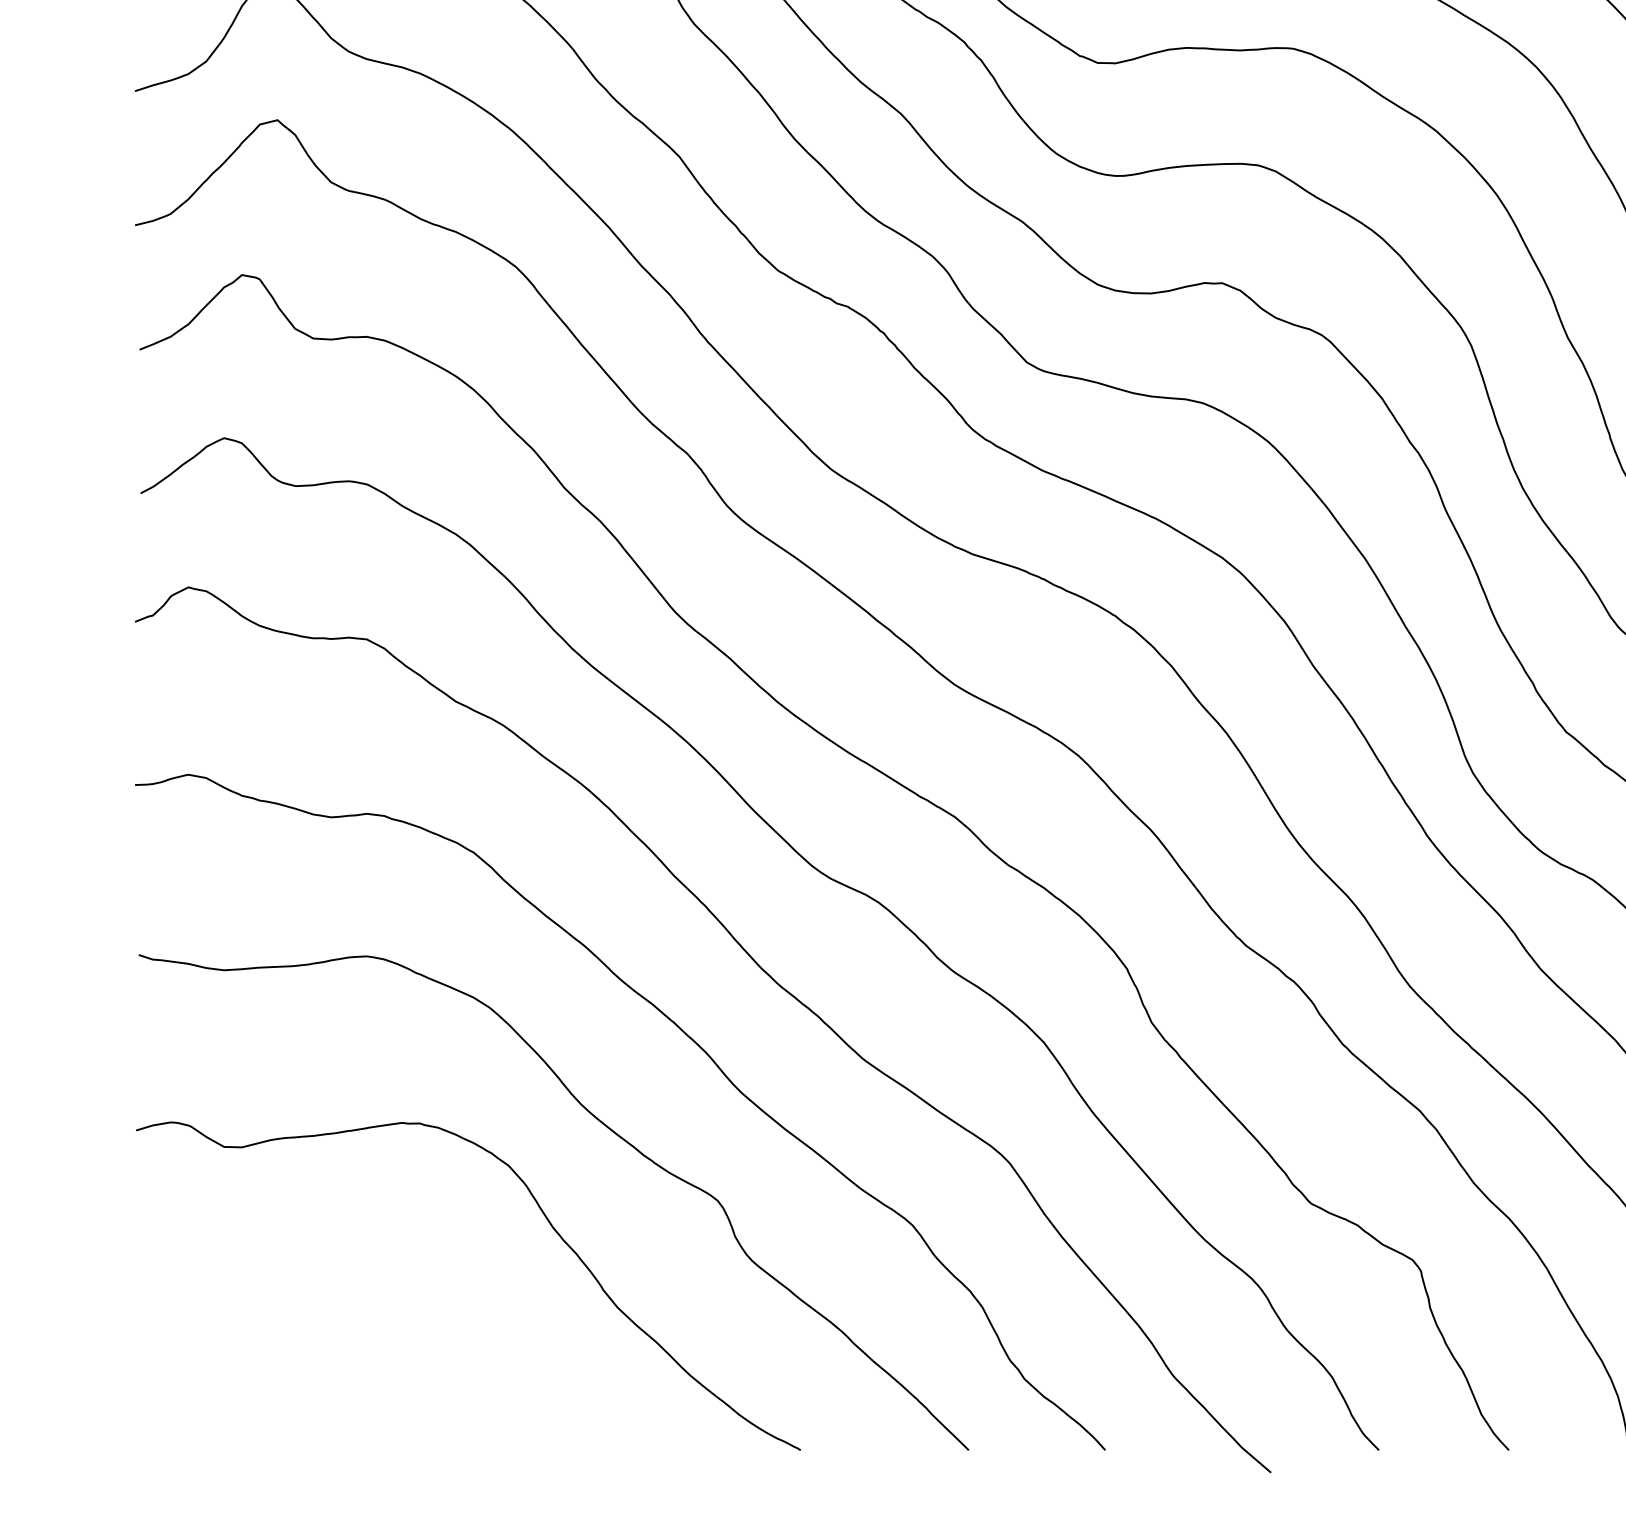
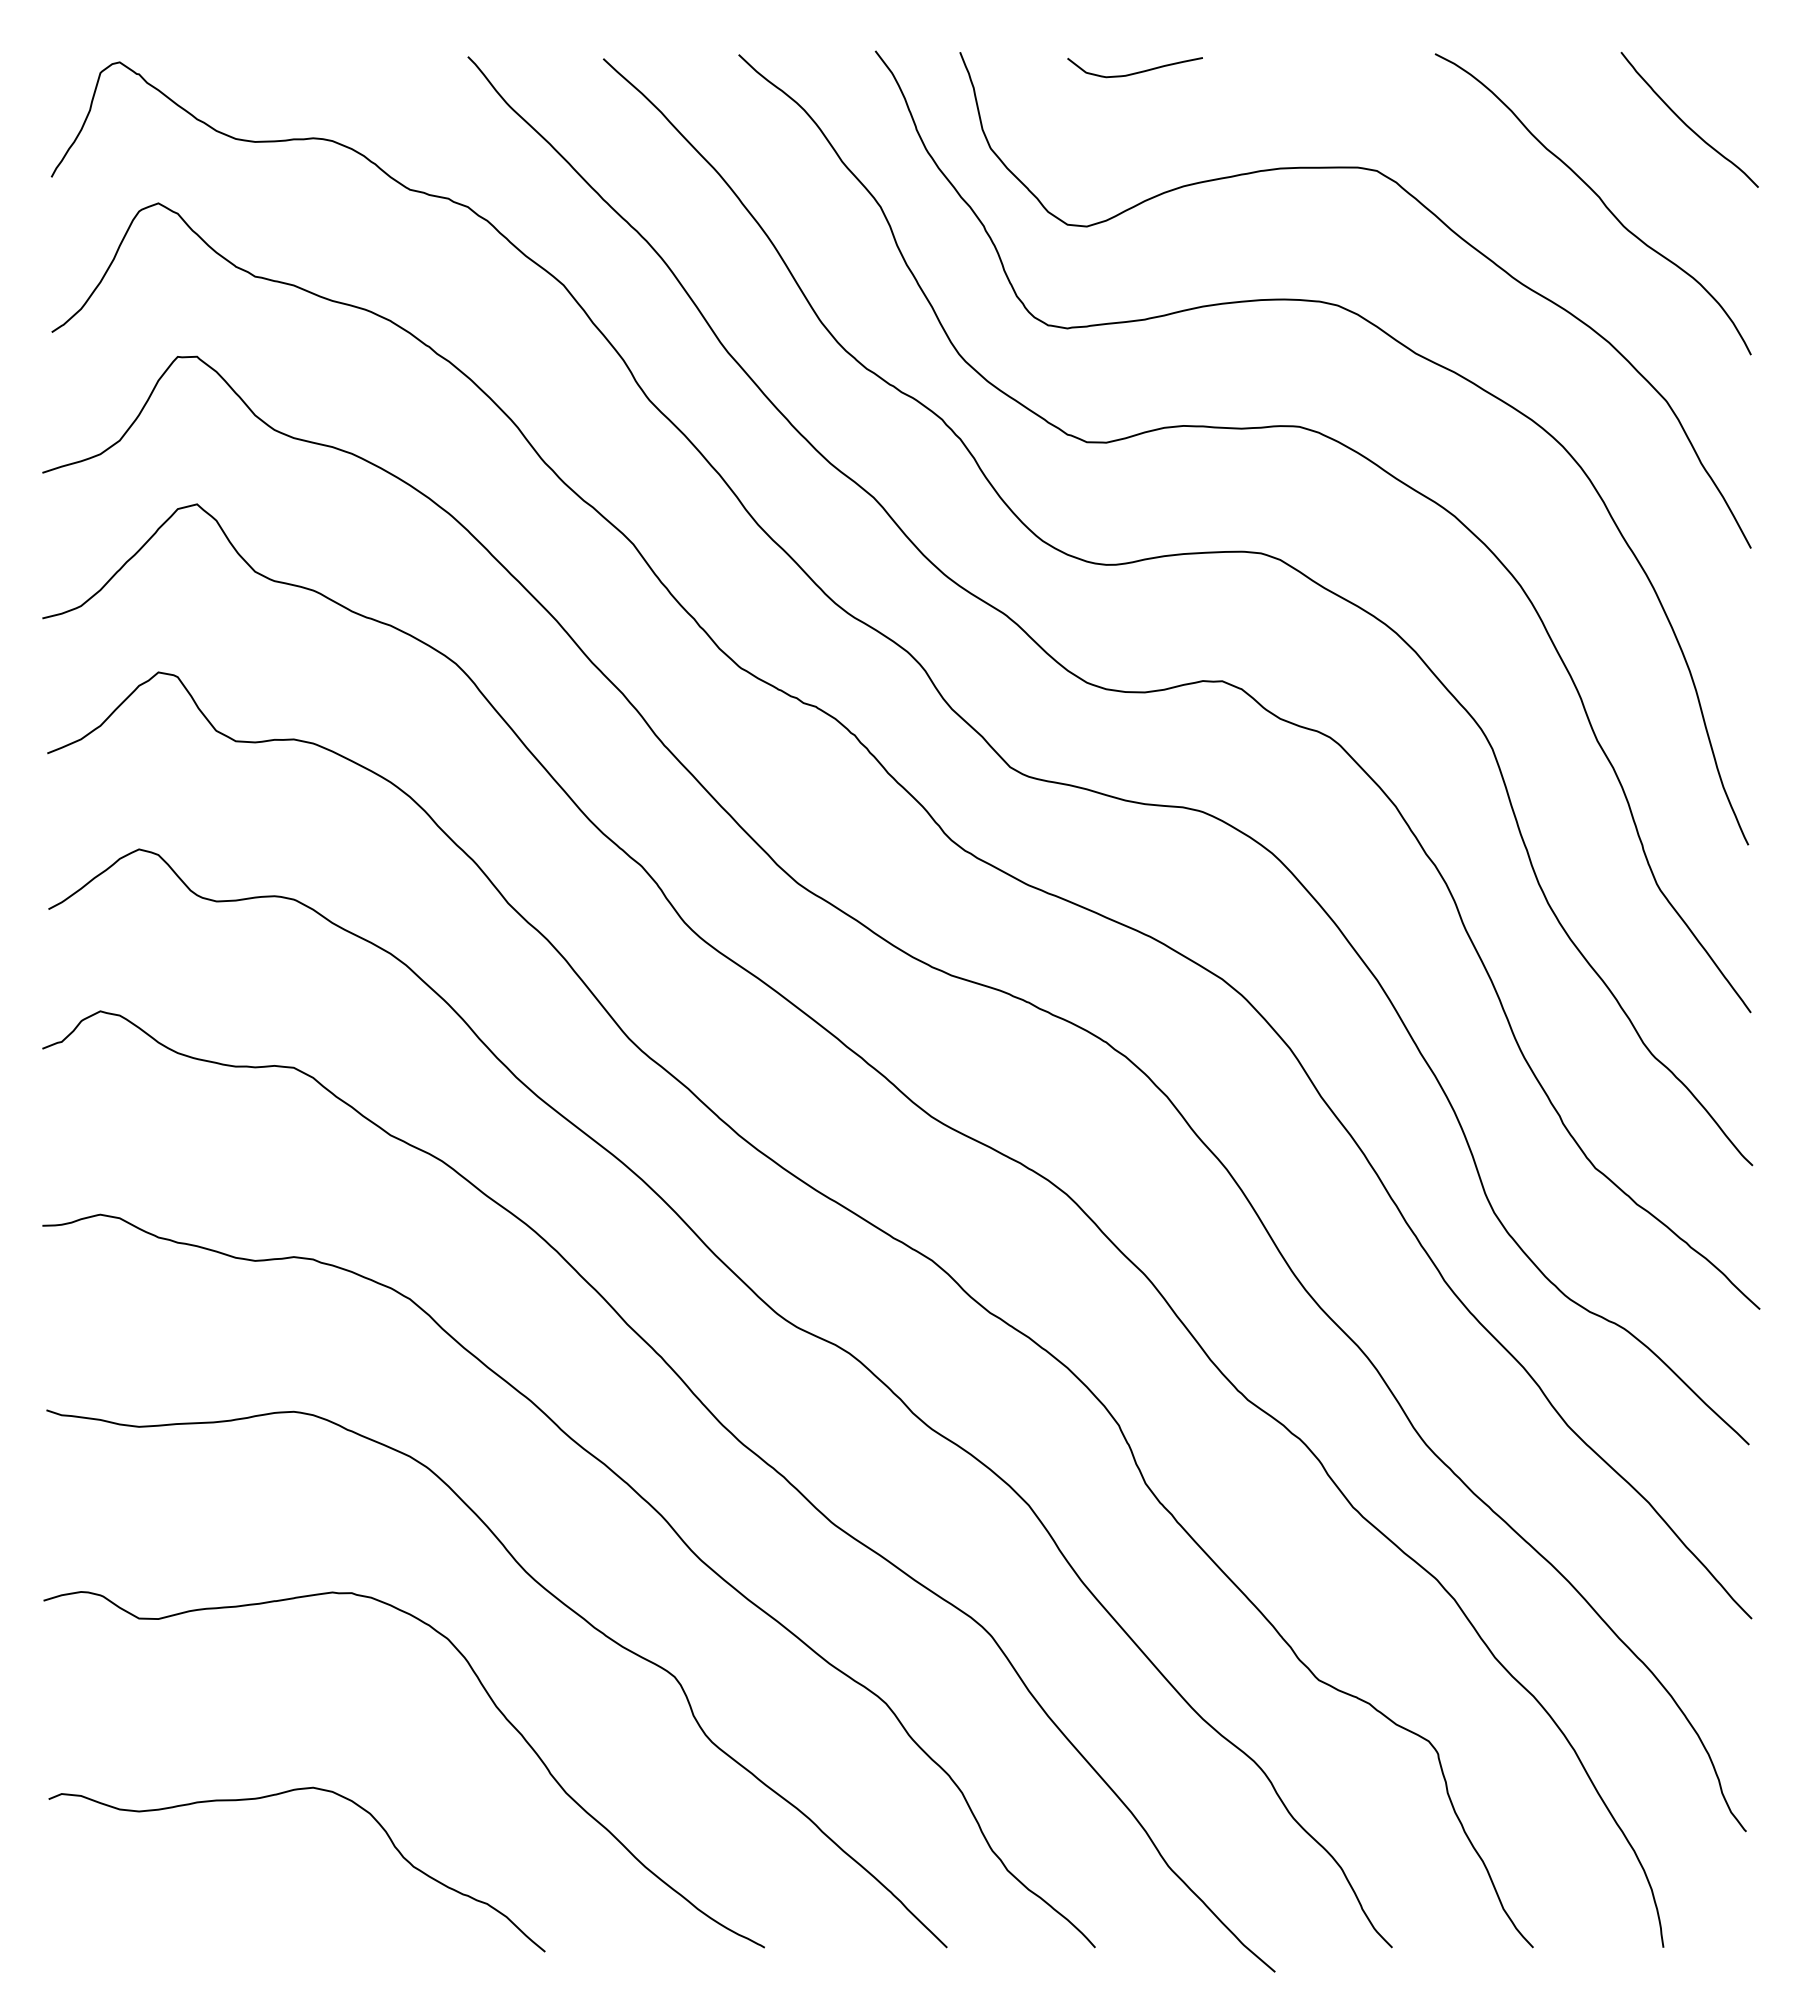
curve: (351, 1309) -> (277, 1795), added

